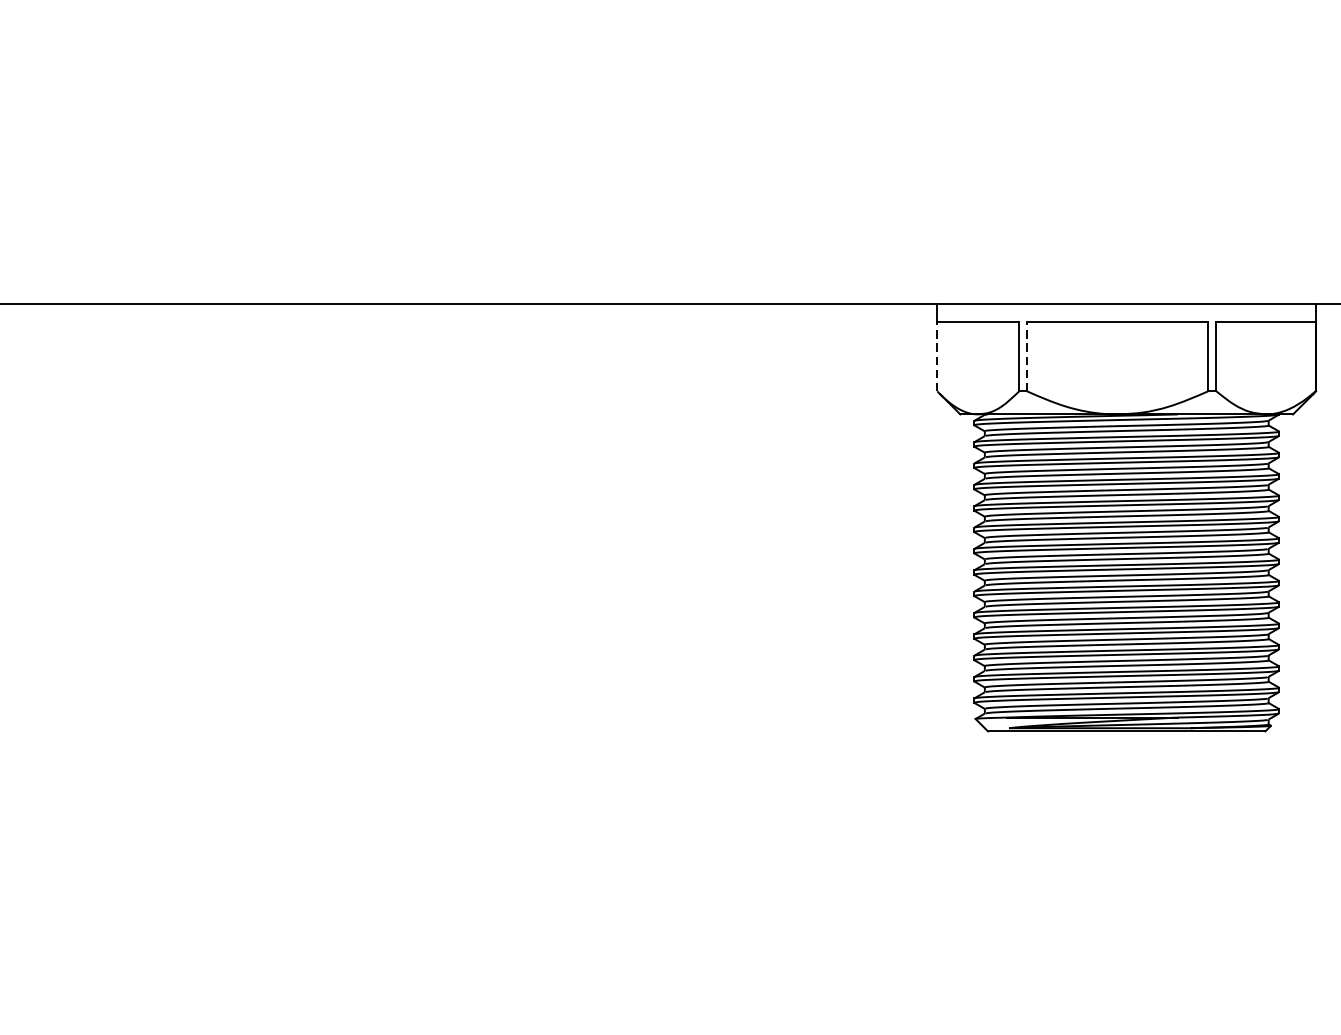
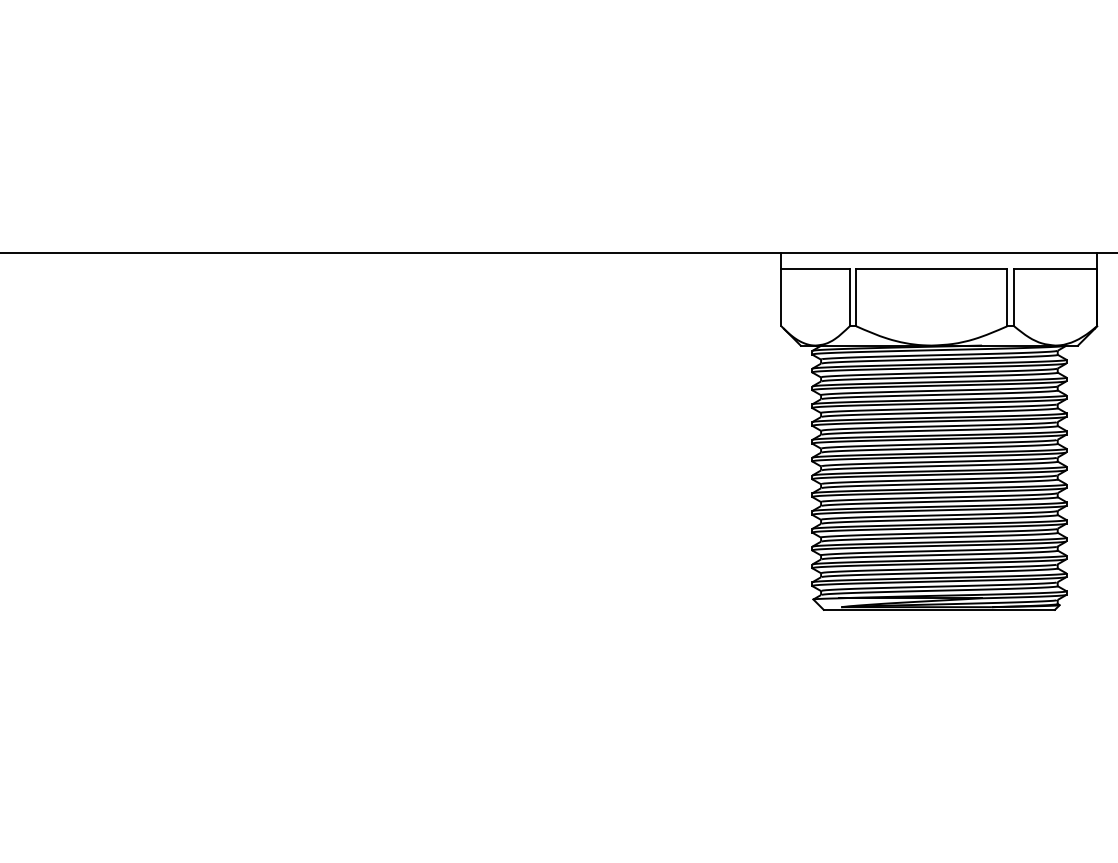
line: (937, 356) -> (781, 297), dashed -> solid
line: (1027, 356) -> (856, 297), dashed -> solid

